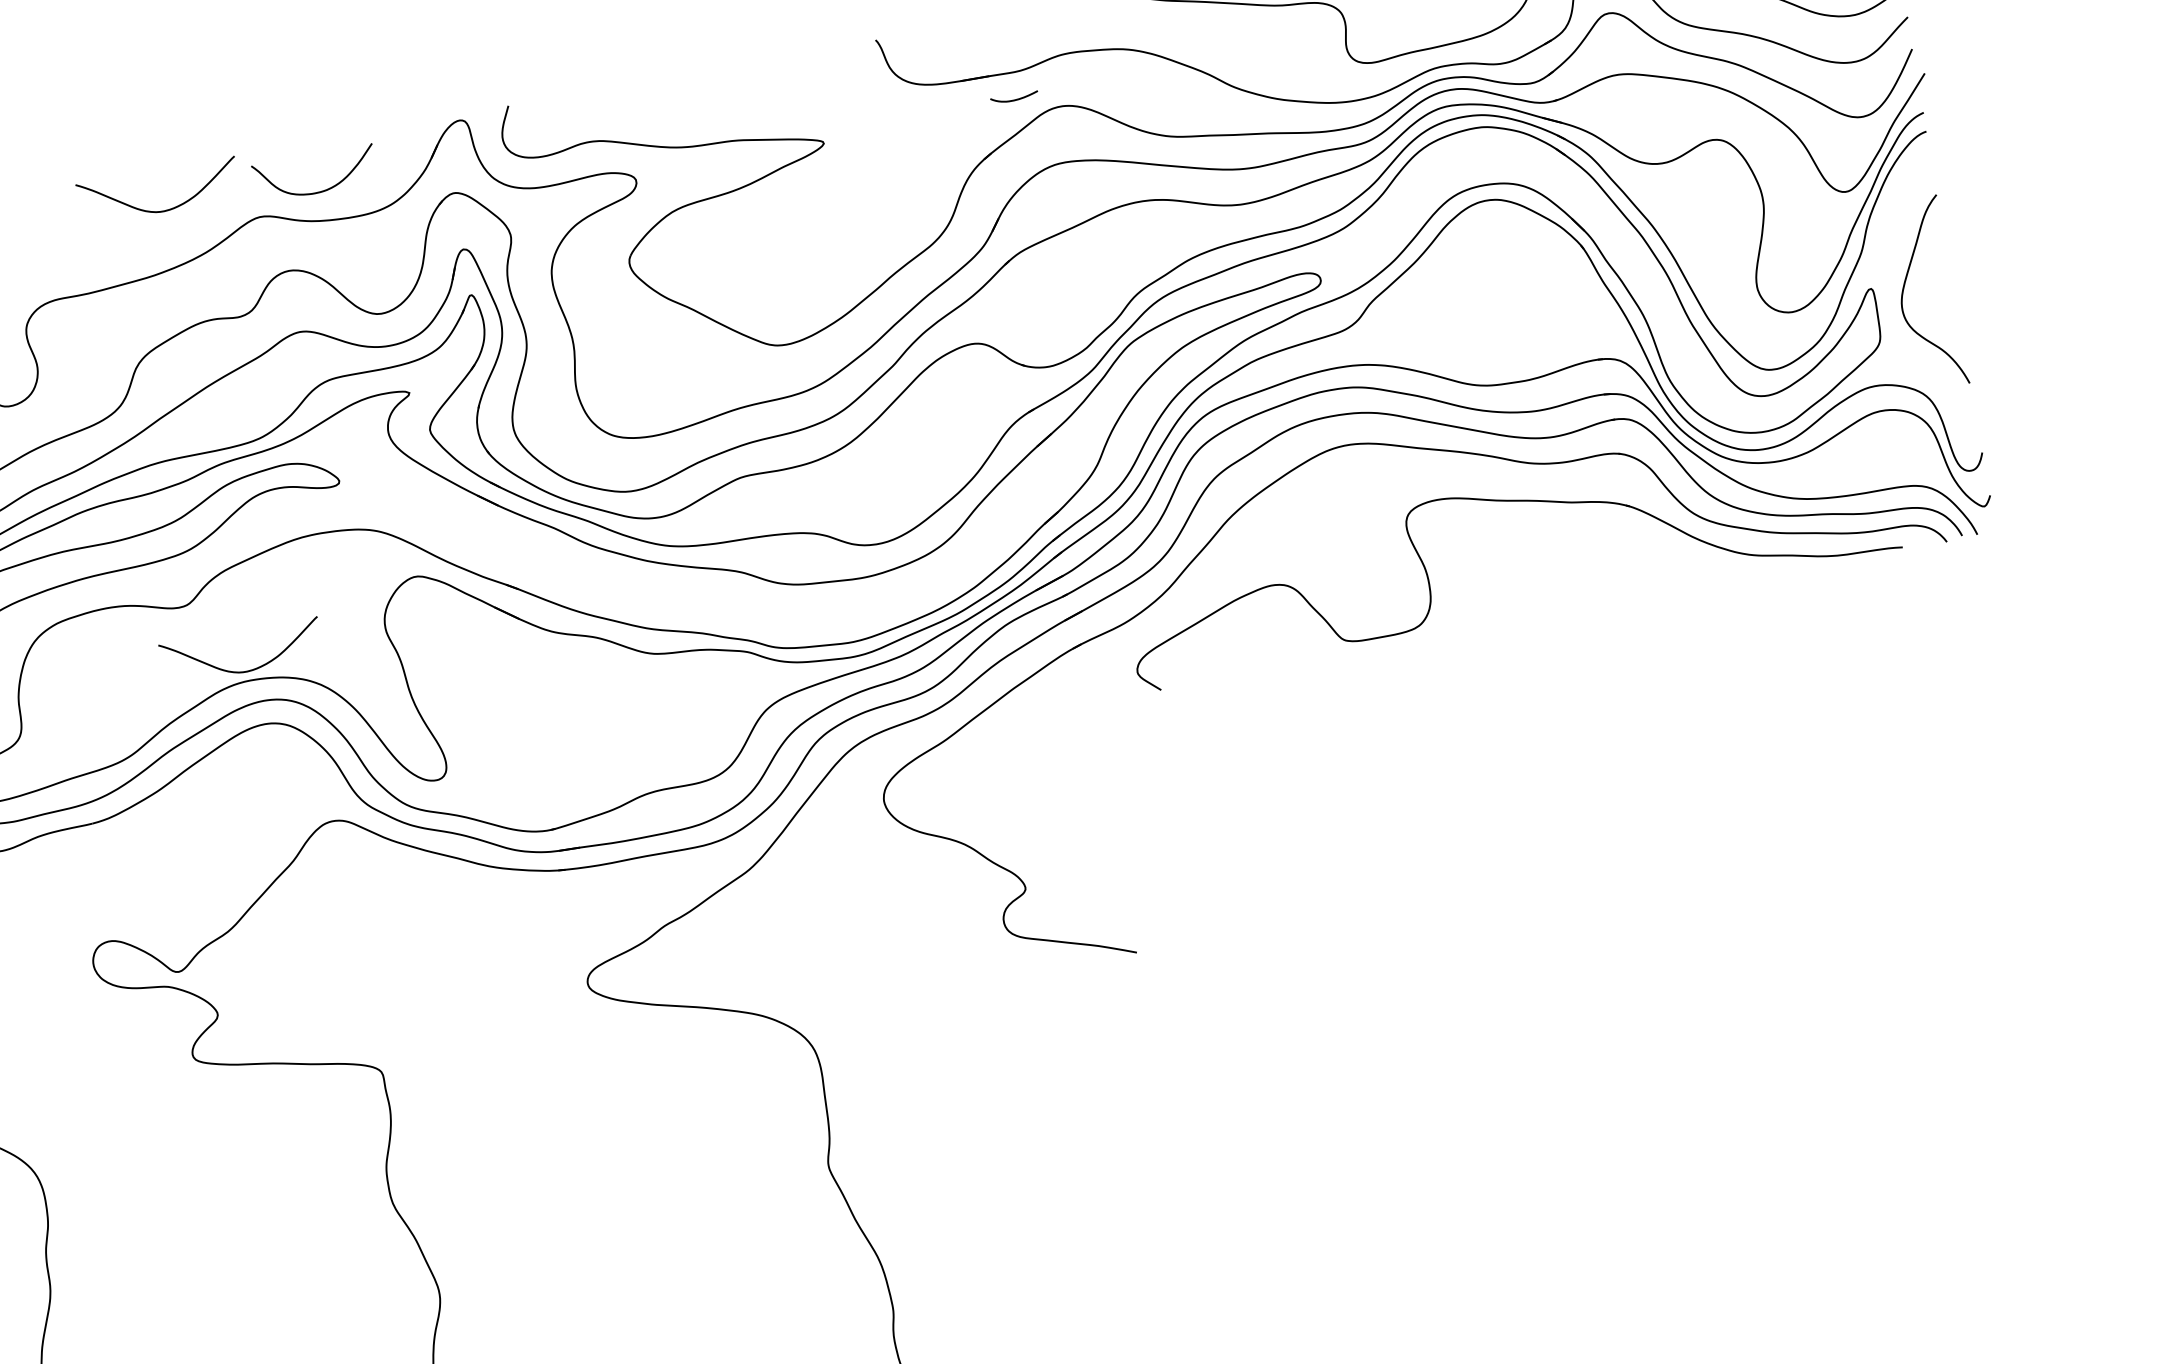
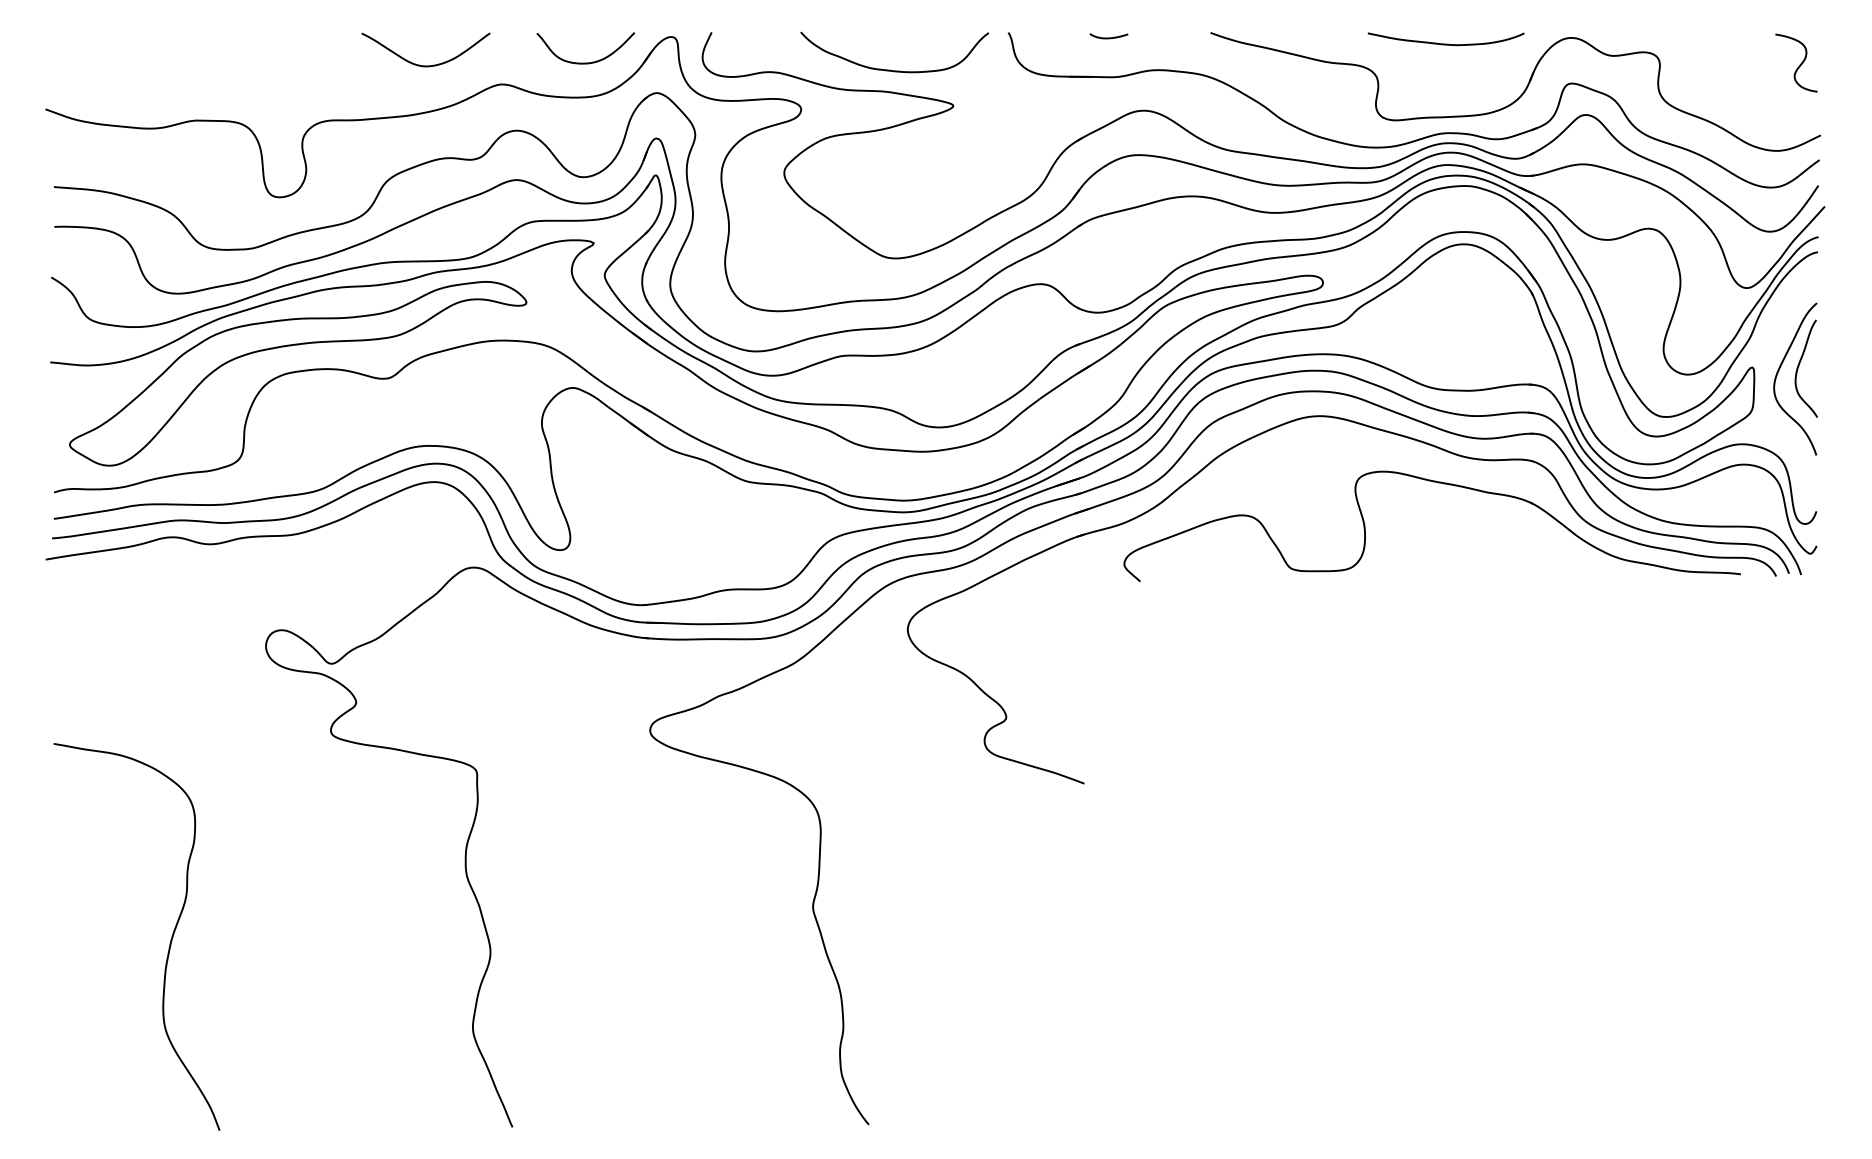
curve: (1014, 99) -> (1108, 37), moved
curve: (737, 111) -> (890, 69), added
curve: (317, 191) -> (585, 62), moved
curve: (1928, 277) -> (1799, 366), added
curve: (244, 670) -> (425, 437), removed

